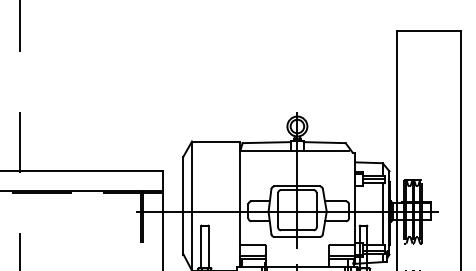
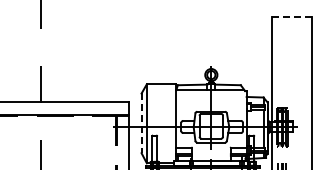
line: (428, 30) -> (291, 16), solid -> dashed
line: (183, 205) -> (141, 123), solid -> dashed

